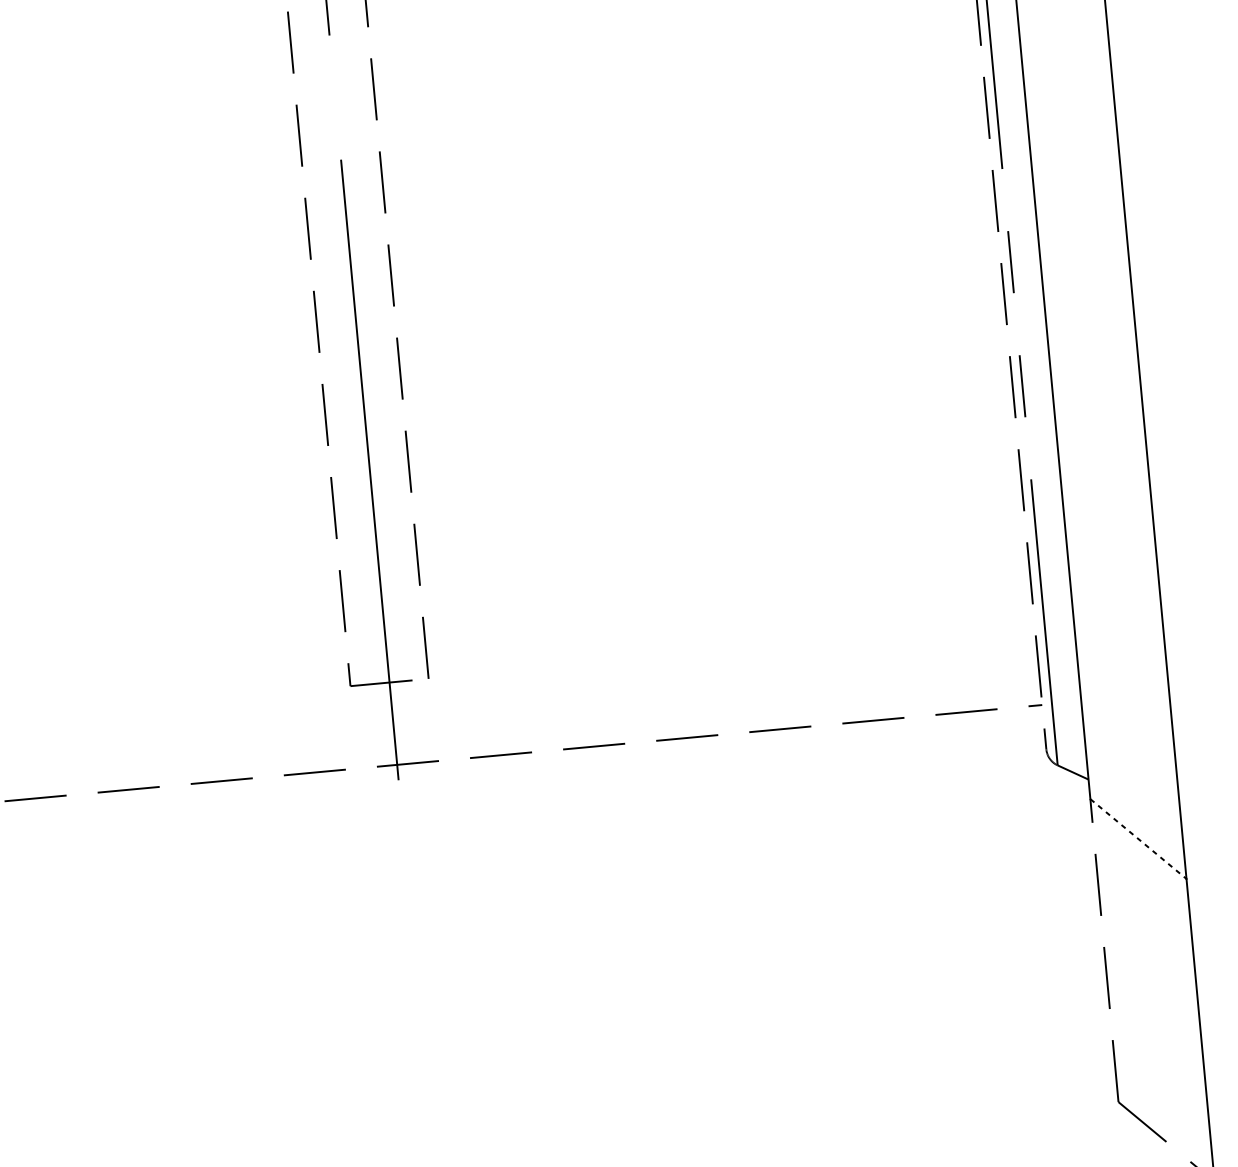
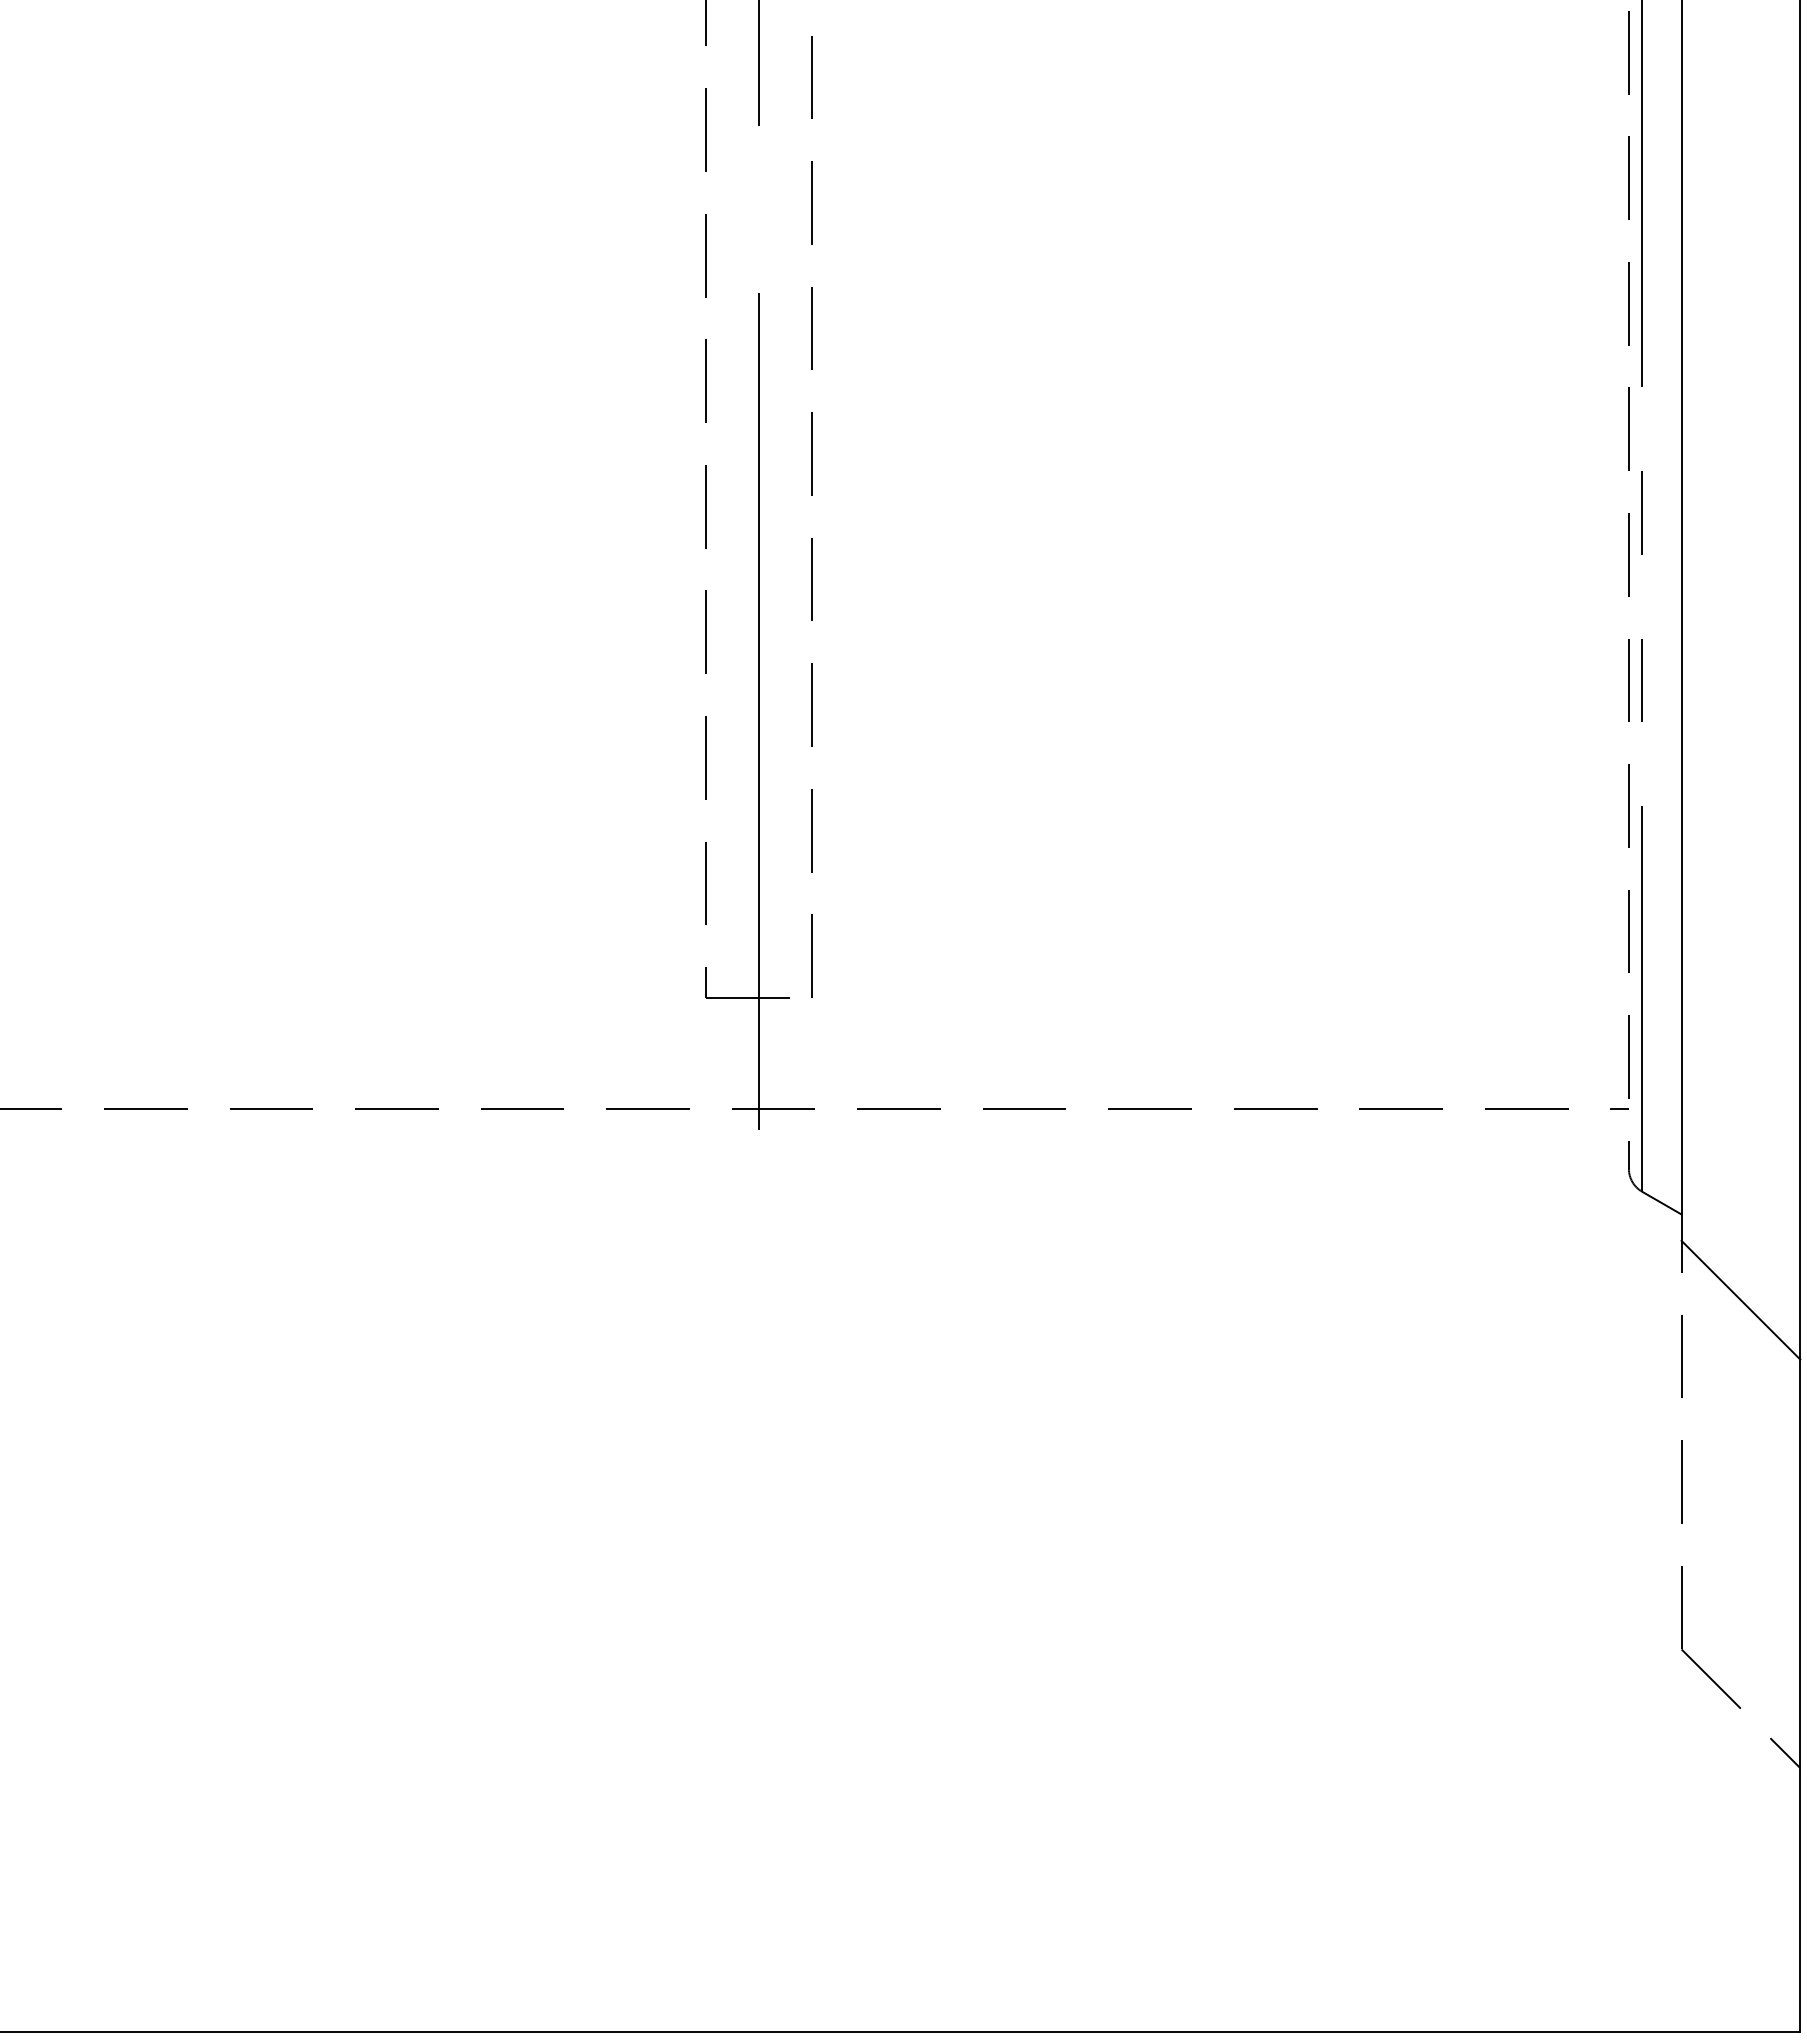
line: (1138, 839) -> (1740, 1300), dashed -> solid

